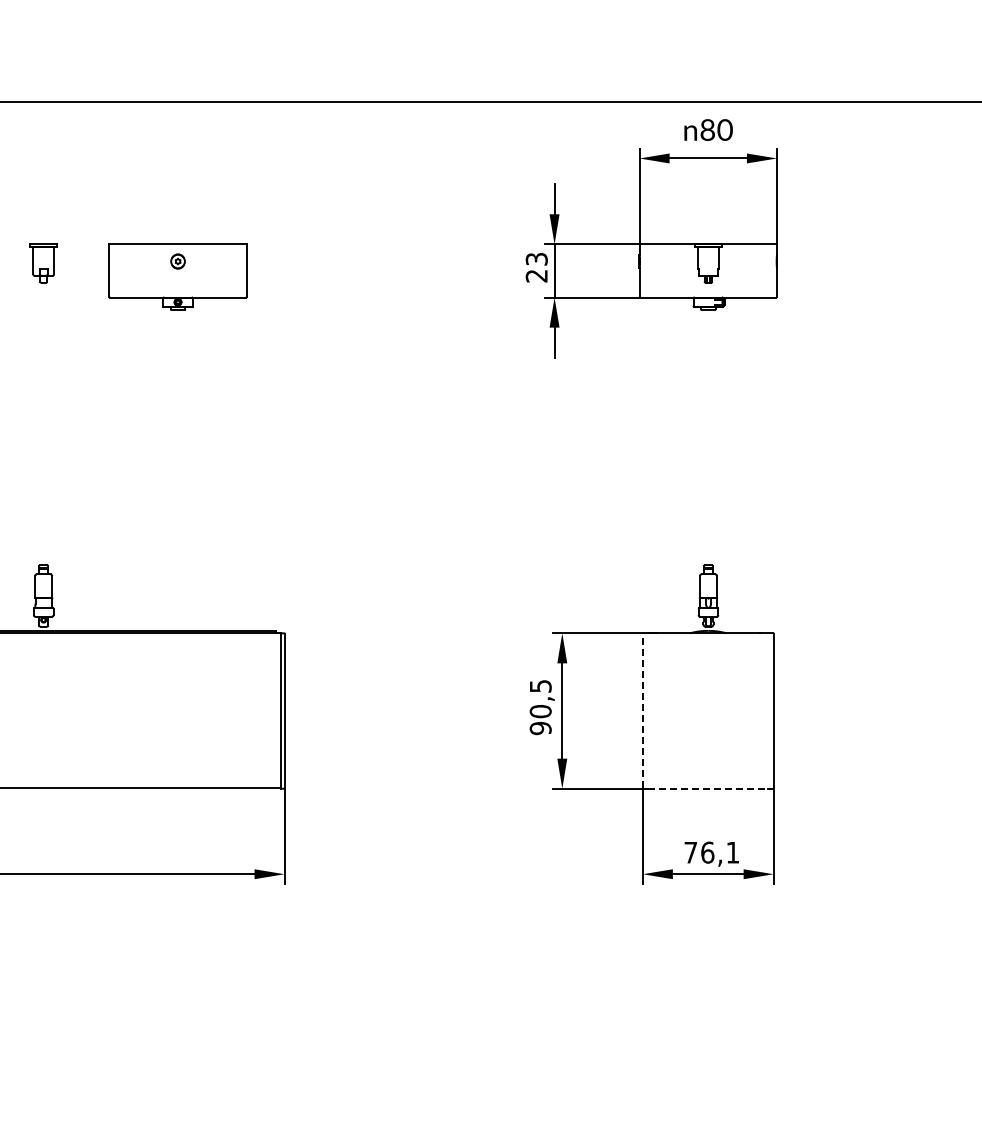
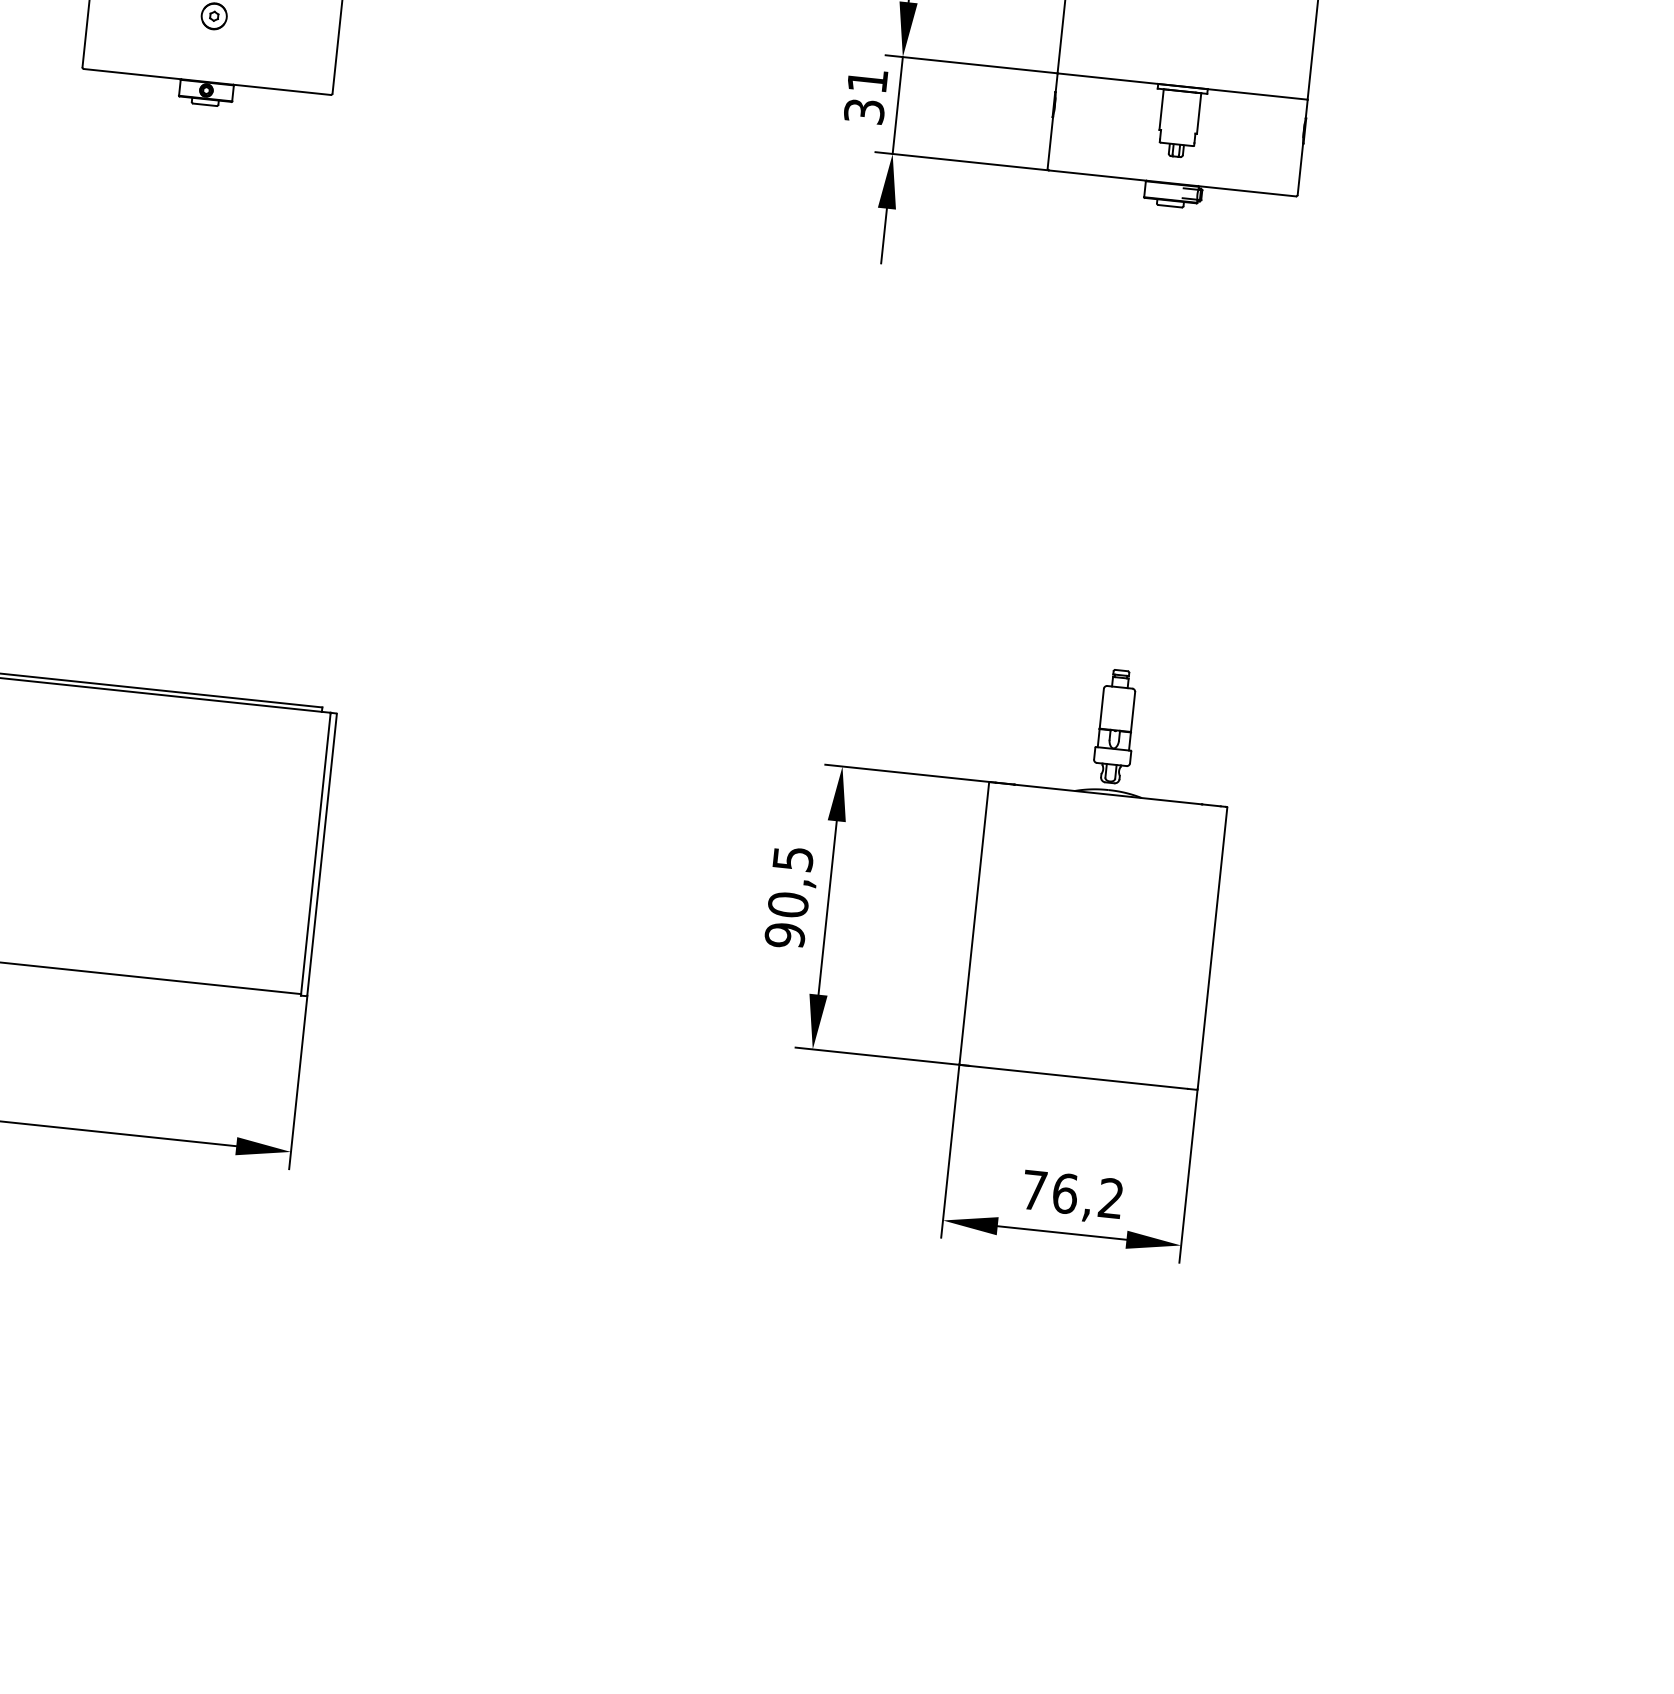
text: (536, 267) -> (865, 95), 23 -> 31
line: (642, 710) -> (973, 922), dashed -> solid
line: (708, 788) -> (1078, 1076), dashed -> solid
text: (732, 852) -> (1110, 1198), 76,1 -> 76,2

